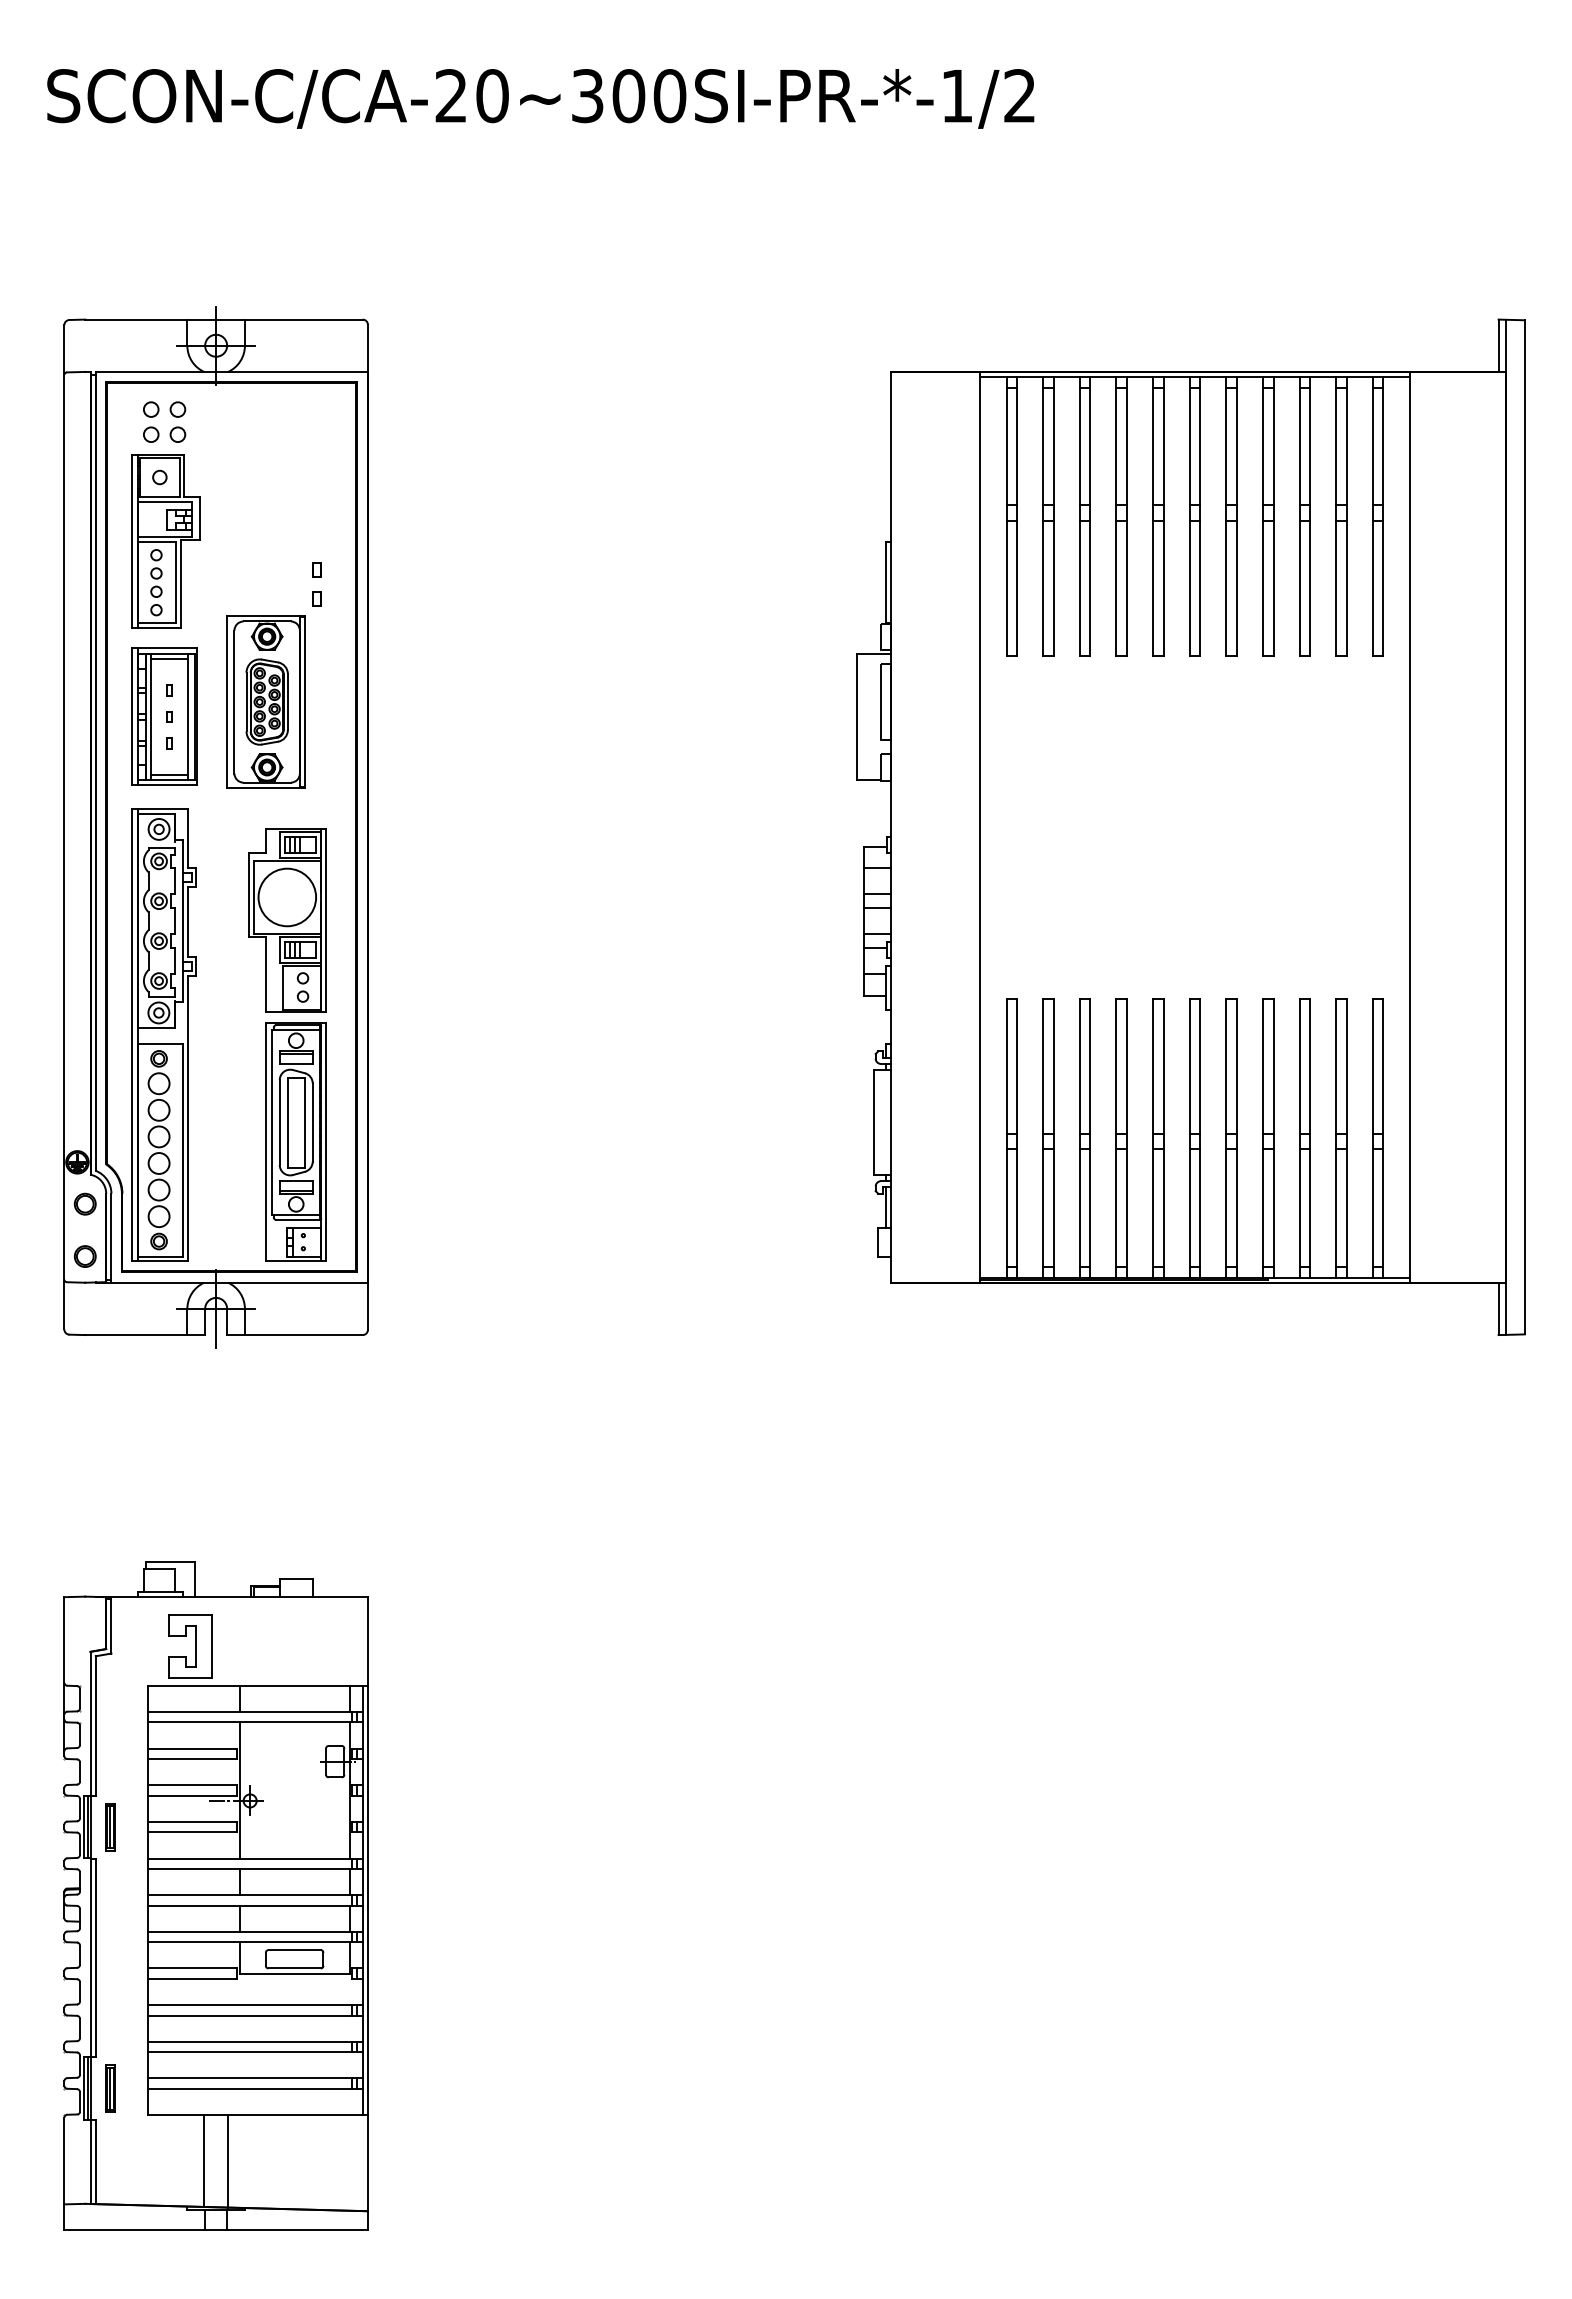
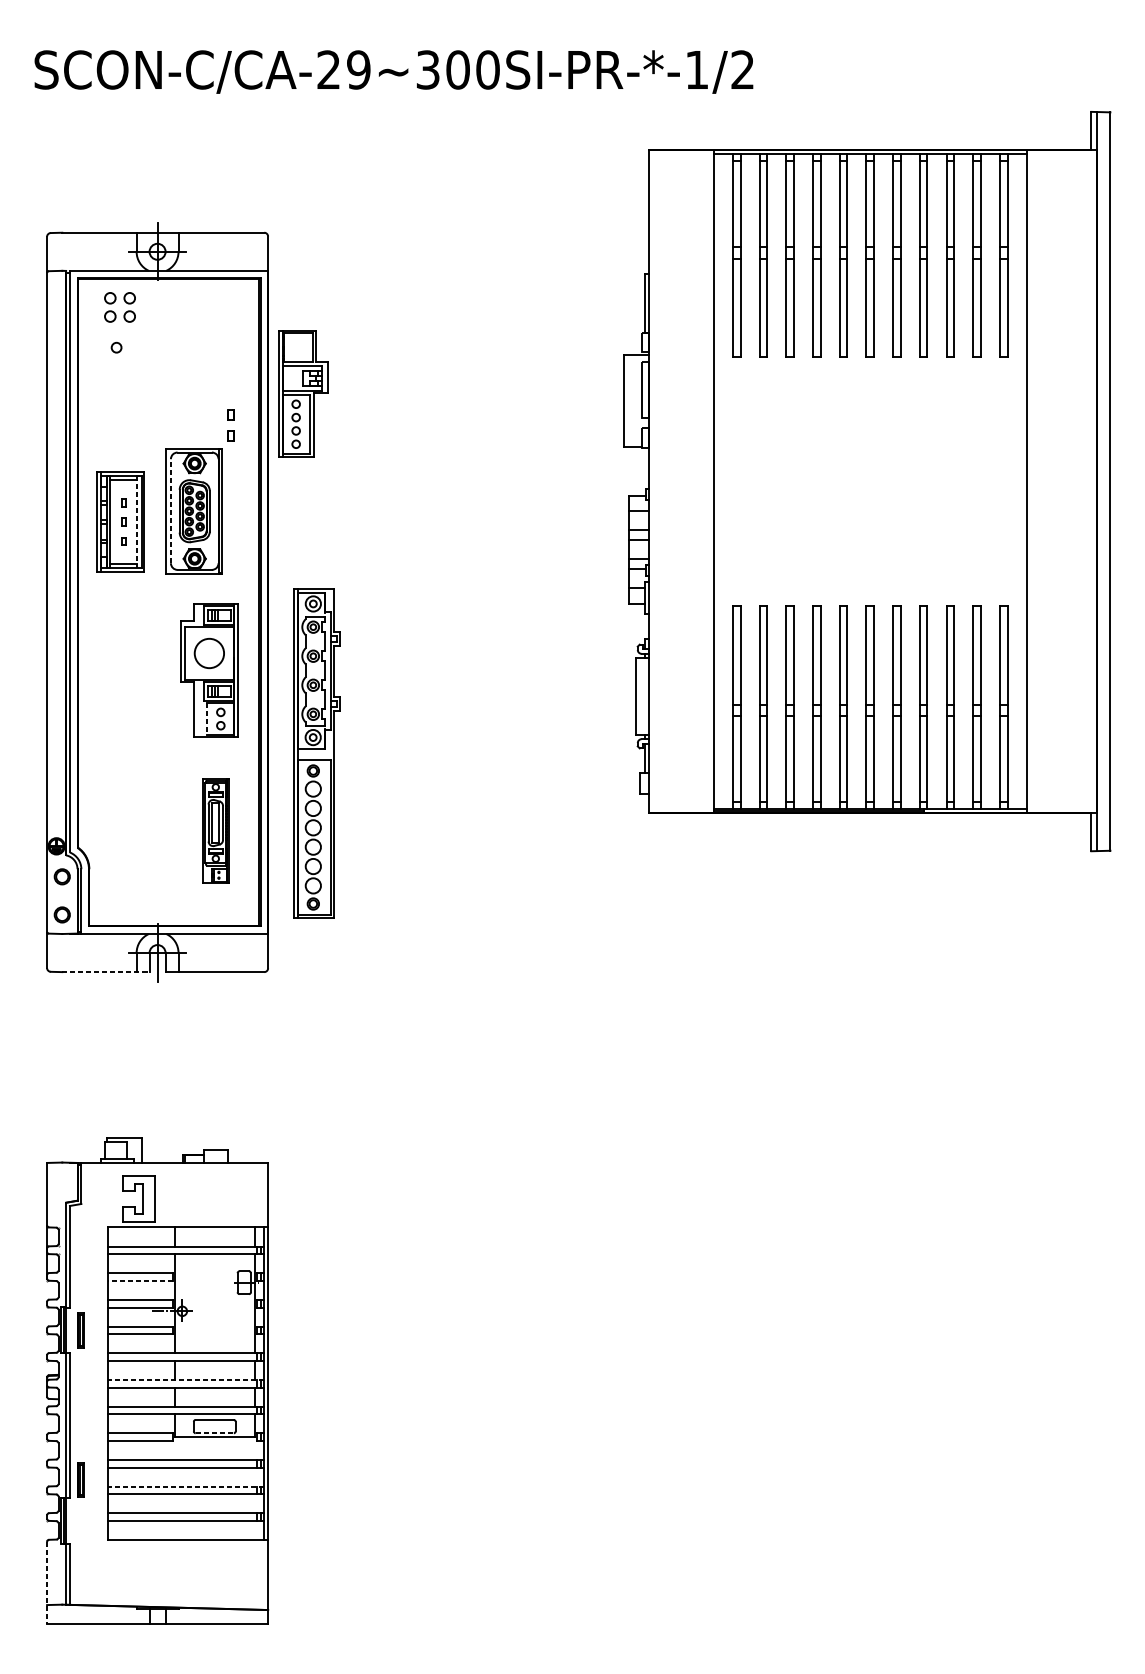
text: (492, 96) -> (358, 70), SCON-C/CA-20~300SI-PR-*-1/2 -> SCON-C/CA-29~300SI-PR-*-1/2
part: (165, 541) -> (302, 394), moved
line: (234, 701) -> (170, 510), solid -> dashed
line: (187, 717) -> (136, 522), solid -> dashed
part: (1190, 826) -> (867, 480), moved
circle: (287, 897) -> (209, 653), size x0.7
line: (283, 987) -> (206, 719), solid -> dashed
part: (163, 1034) -> (316, 753), moved
part: (295, 1141) -> (215, 831), size x0.6
line: (145, 1335) -> (106, 972), solid -> dashed
line: (192, 1759) -> (140, 1281), solid -> dashed
line: (254, 1895) -> (185, 1380), solid -> dashed
line: (295, 1968) -> (215, 1433), solid -> dashed
line: (254, 2041) -> (185, 1486), solid -> dashed
part: (110, 2088) -> (80, 1479), moved
line: (204, 2161) -> (149, 1573), removed
line: (228, 2161) -> (166, 1573), removed
line: (64, 2174) -> (47, 1583), solid -> dashed

